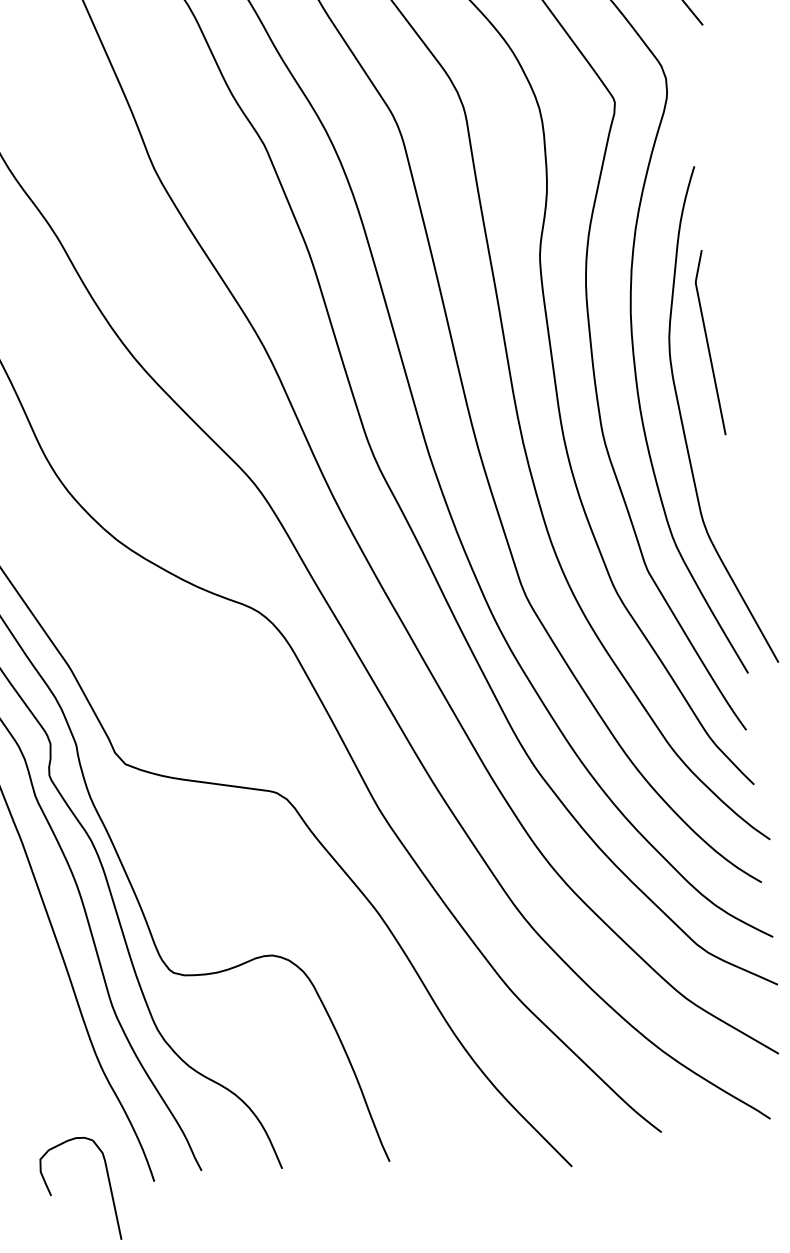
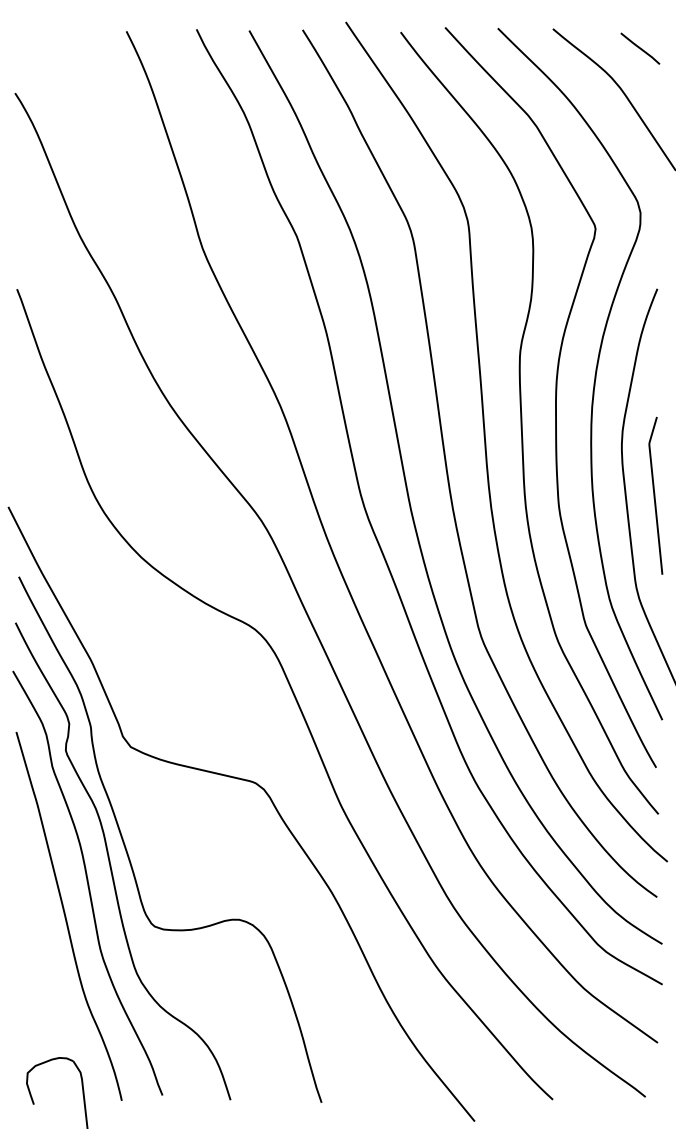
curve: (708, 342) -> (655, 495), moved

